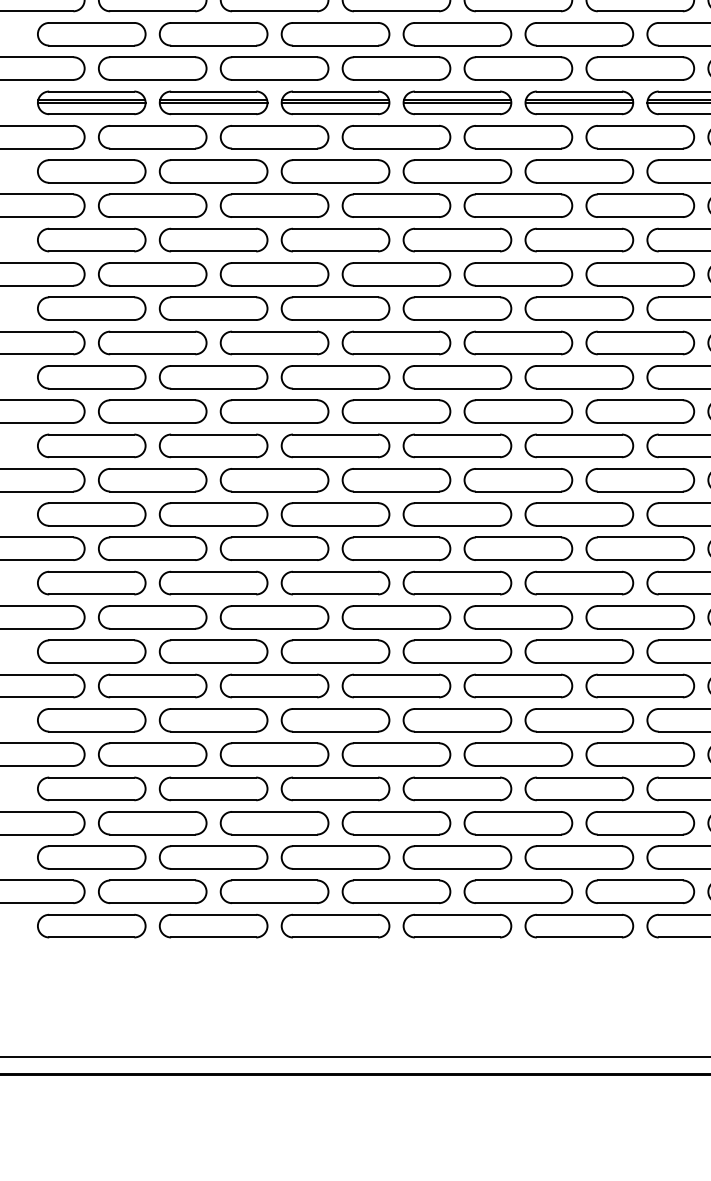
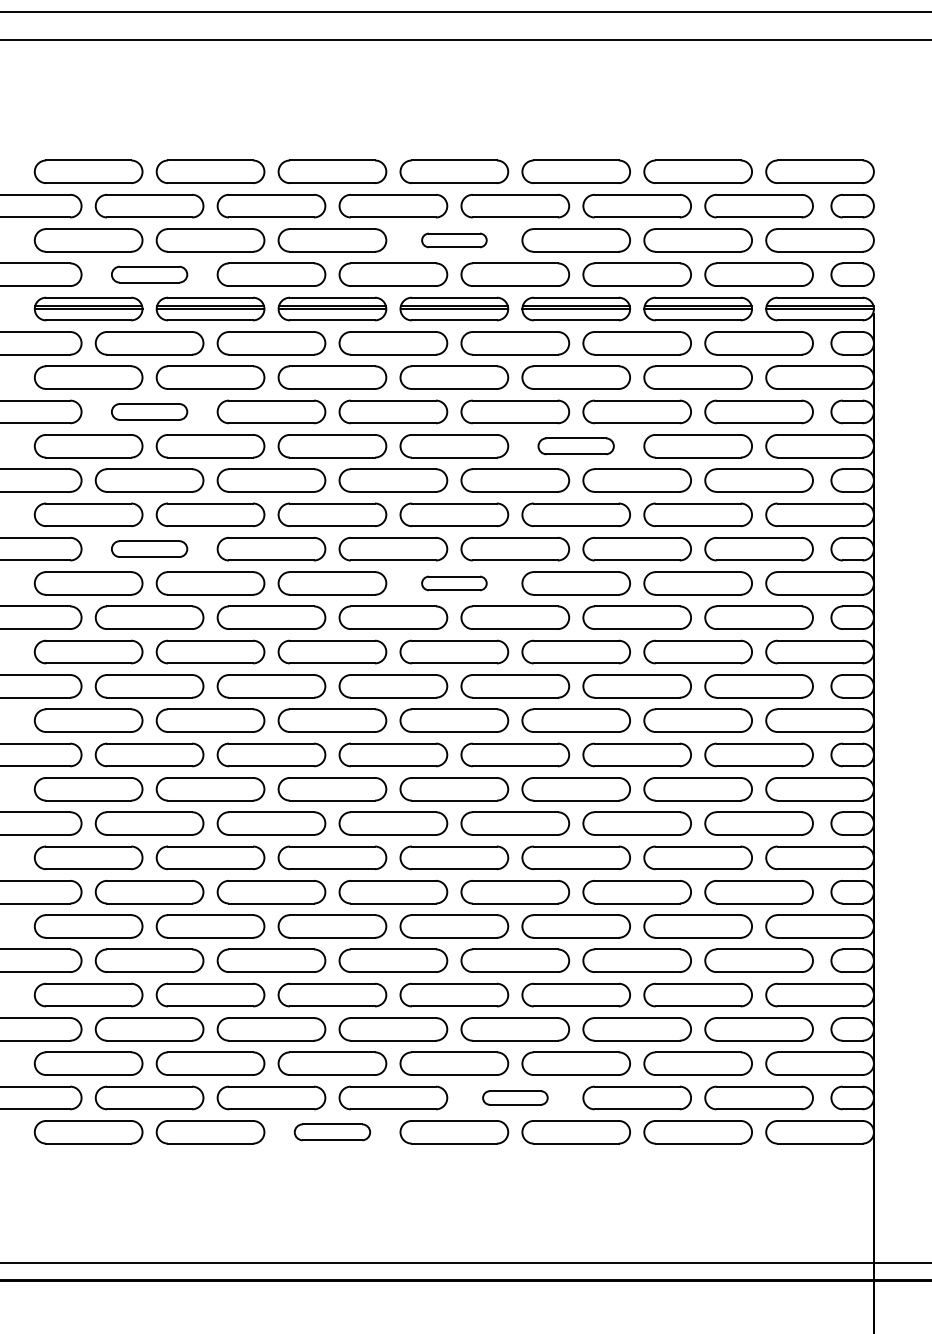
part: (457, 34) -> (454, 240), size x0.6
part: (152, 68) -> (149, 274), size x0.7
part: (152, 205) -> (149, 411), size x0.7
part: (578, 240) -> (575, 446), size x0.7
part: (152, 342) -> (149, 548), size x0.7
part: (457, 377) -> (454, 583), size x0.6
part: (518, 891) -> (515, 1097), size x0.6
part: (335, 926) -> (332, 1132), size x0.7

